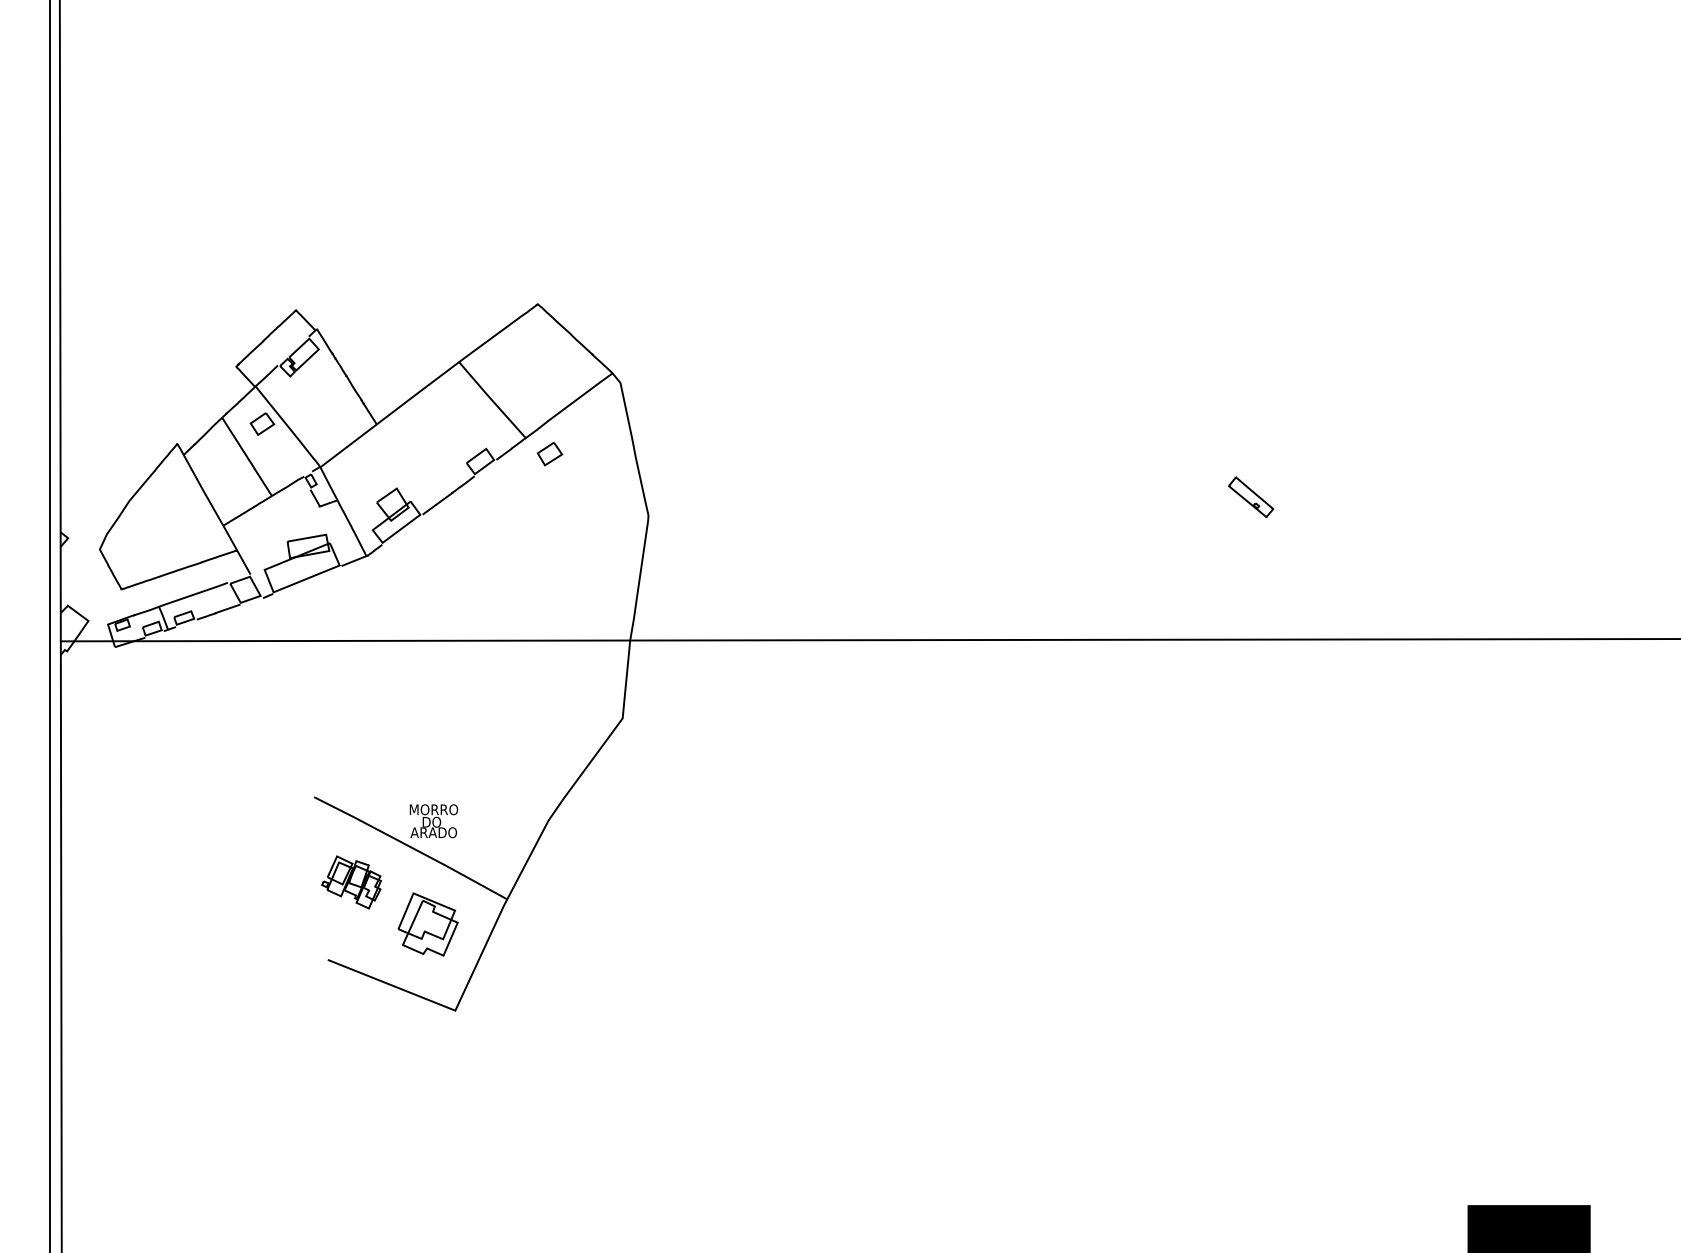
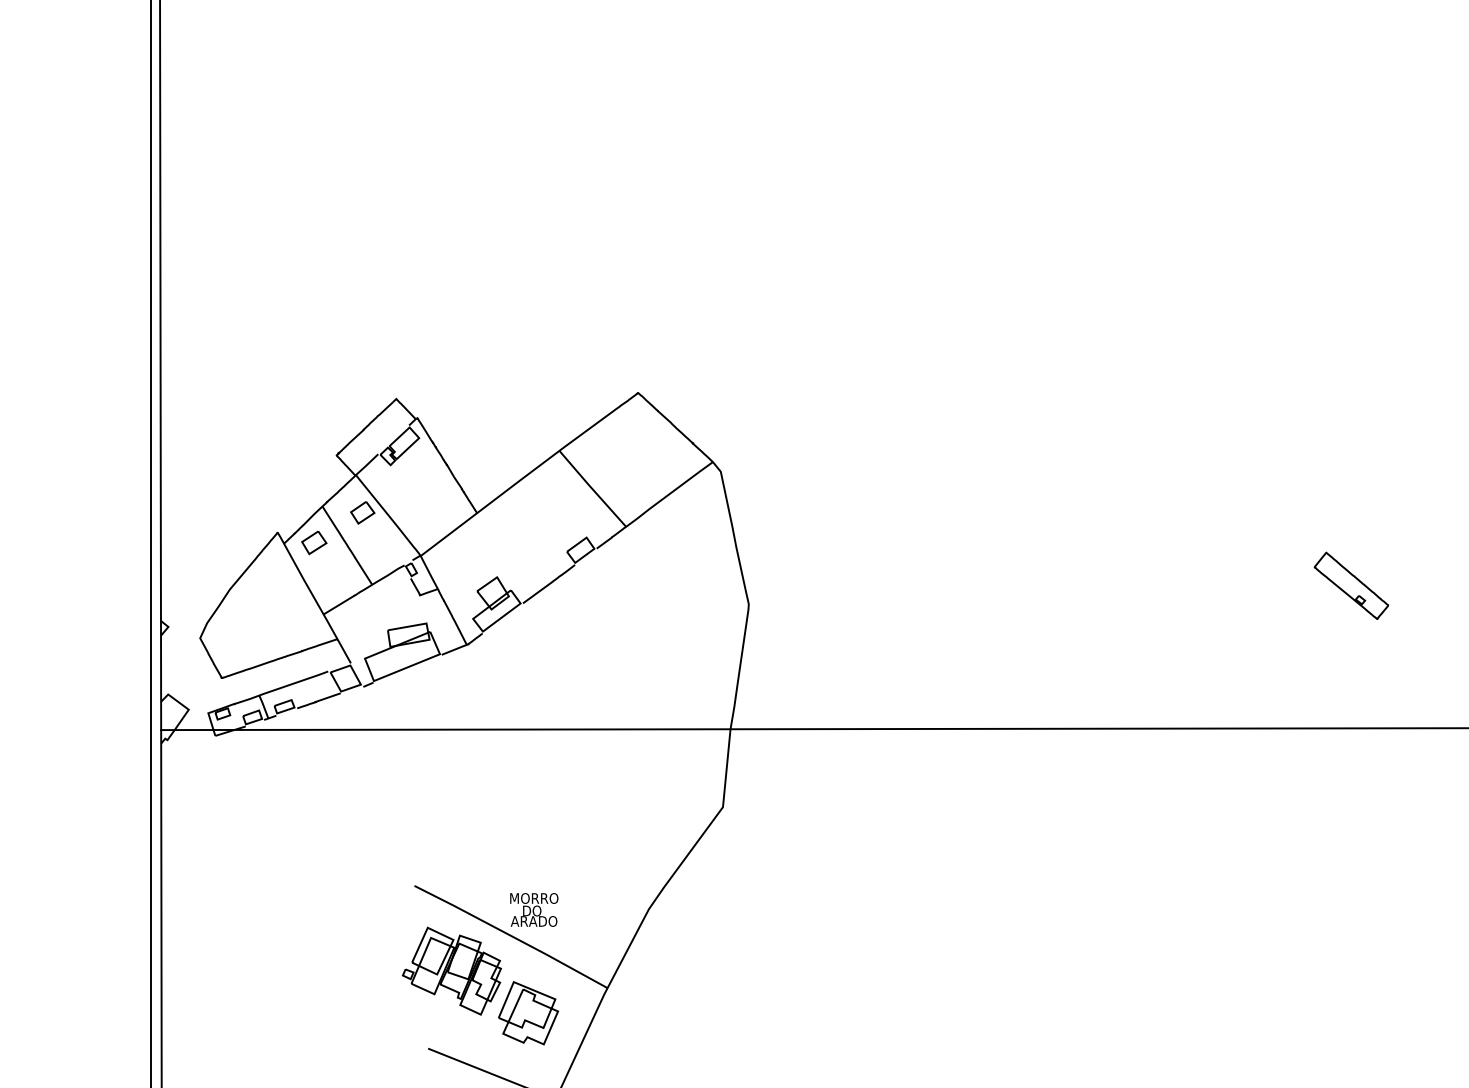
part: (549, 454) -> (313, 543), moved
part: (1250, 497) -> (1350, 586), size x1.67
part: (351, 882) -> (451, 971), size x1.67

